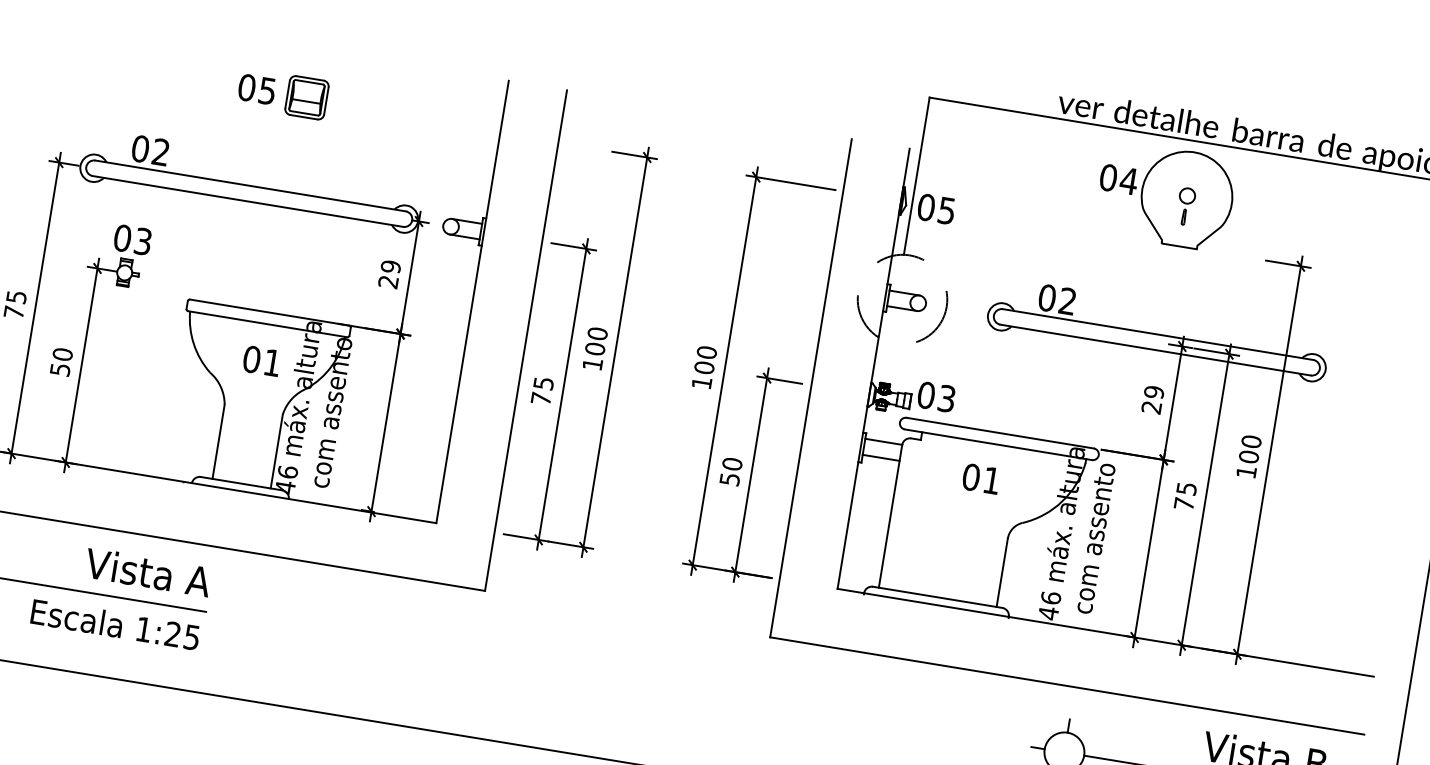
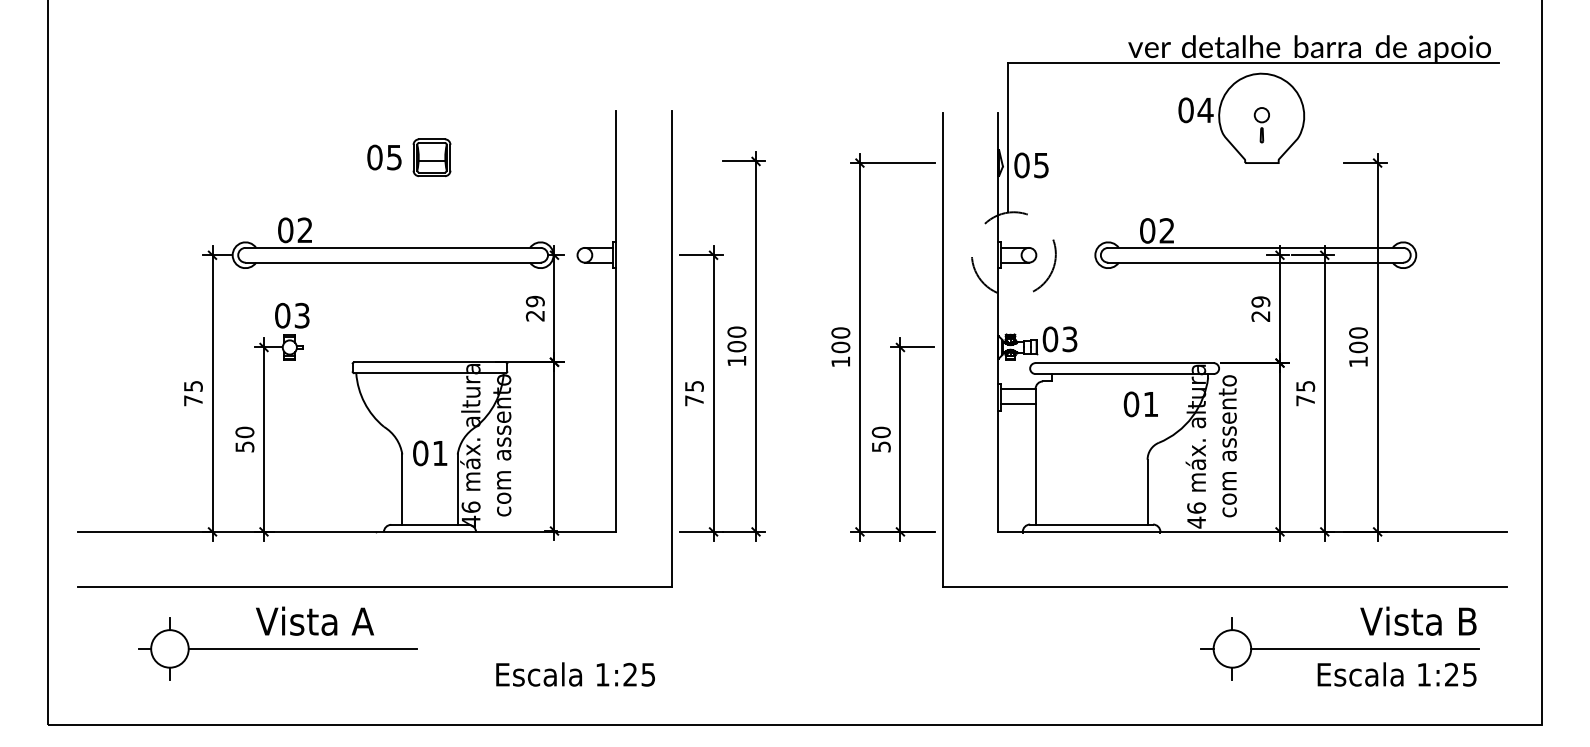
text: (262, 361) -> (430, 453), moved
text: (980, 479) -> (1140, 404), moved
text: (147, 571) -> (314, 620), moved
text: (115, 624) -> (575, 674), moved

